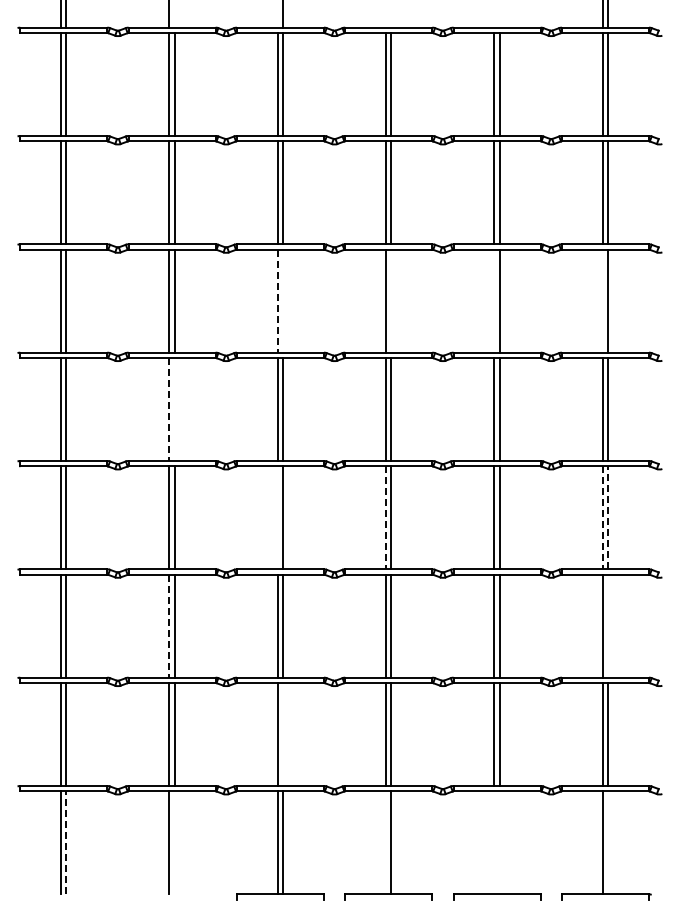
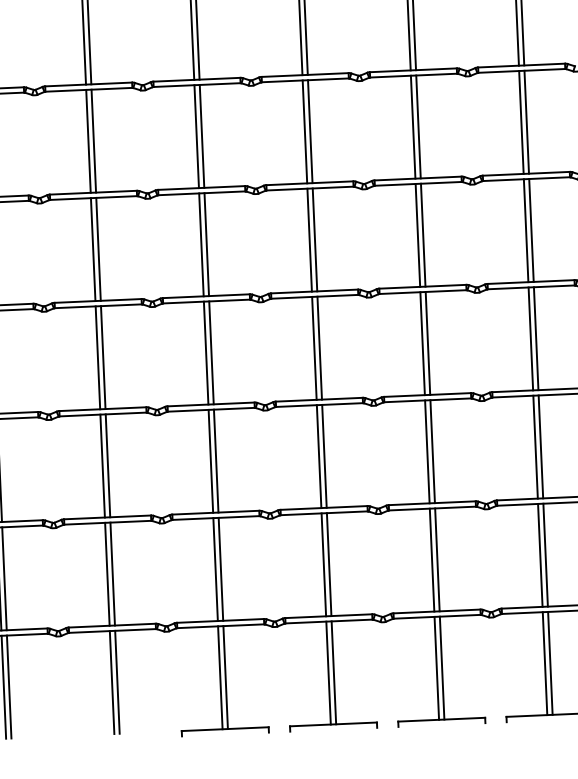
line: (283, 300) -> (202, 135), added
line: (391, 300) -> (310, 131), added
line: (494, 300) -> (413, 126), added
line: (602, 300) -> (521, 121), added
line: (277, 301) -> (196, 137), dashed -> solid
line: (169, 409) -> (93, 249), dashed -> solid
line: (174, 409) -> (98, 249), added
line: (277, 517) -> (205, 352), added
line: (386, 517) -> (314, 348), dashed -> solid
line: (602, 517) -> (530, 338), dashed -> solid
line: (608, 517) -> (536, 338), dashed -> solid
line: (608, 625) -> (541, 446), added
line: (169, 626) -> (102, 466), dashed -> solid
line: (283, 734) -> (221, 569), added
line: (66, 842) -> (9, 686), dashed -> solid
line: (174, 842) -> (117, 681), added
line: (386, 842) -> (328, 672), added
line: (494, 842) -> (436, 668), added
line: (499, 842) -> (441, 667), added
line: (608, 842) -> (550, 663), added

